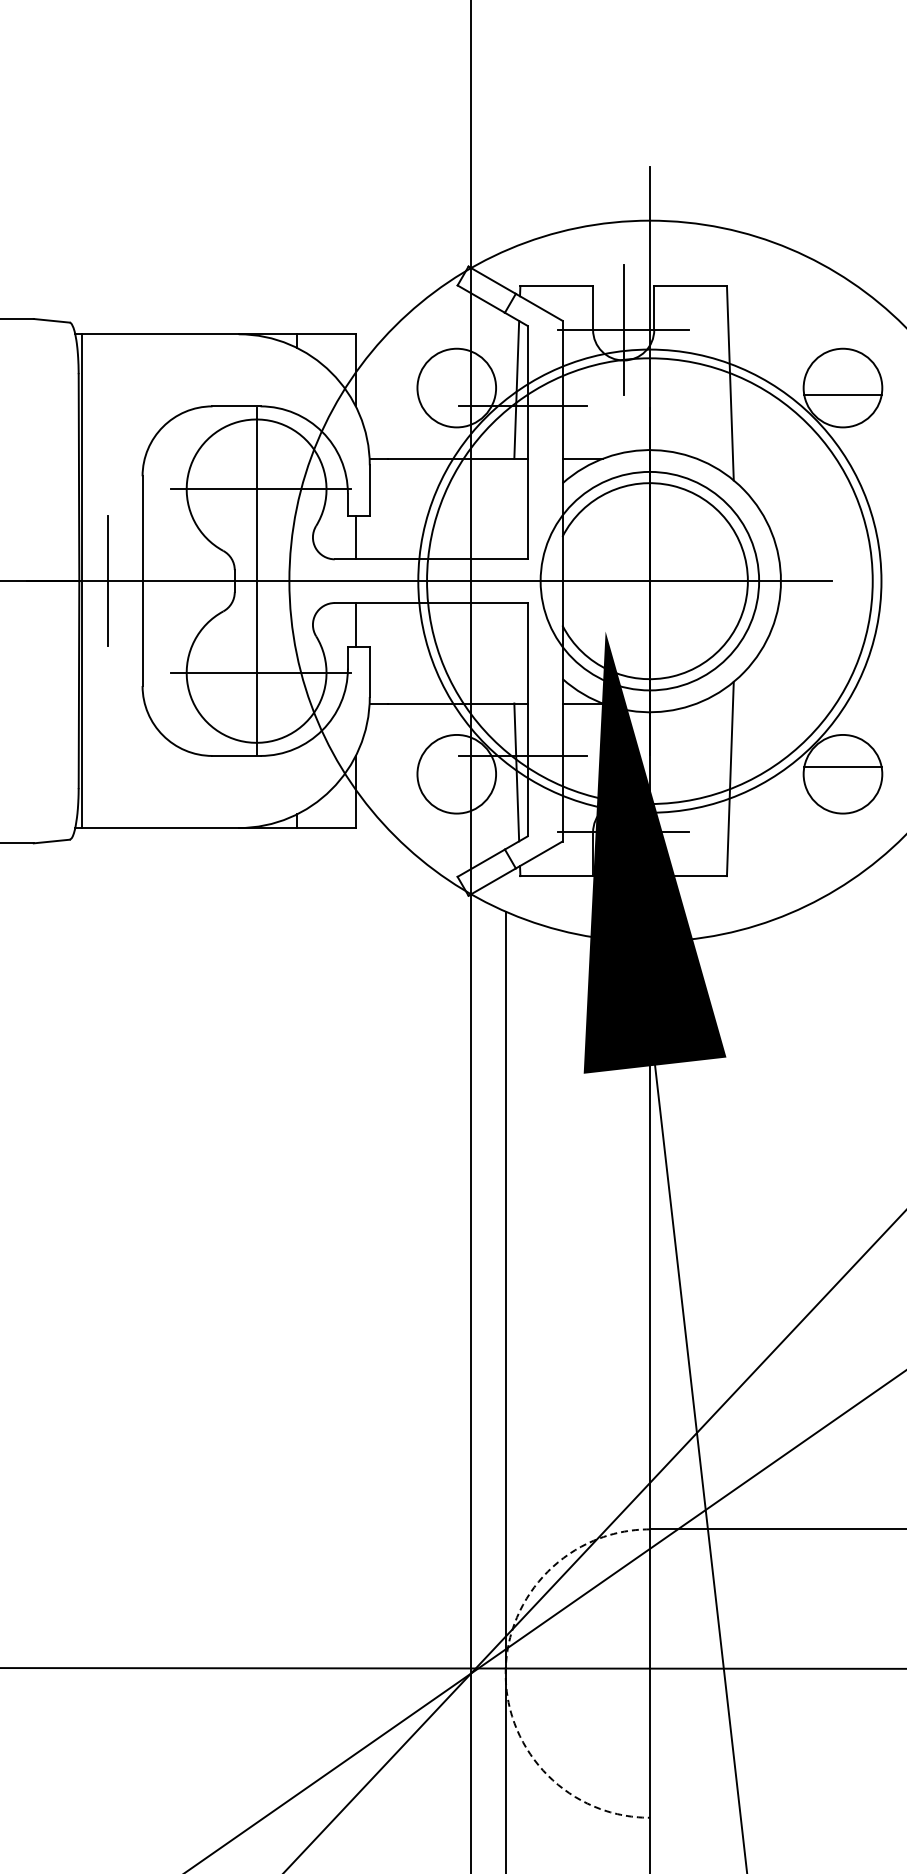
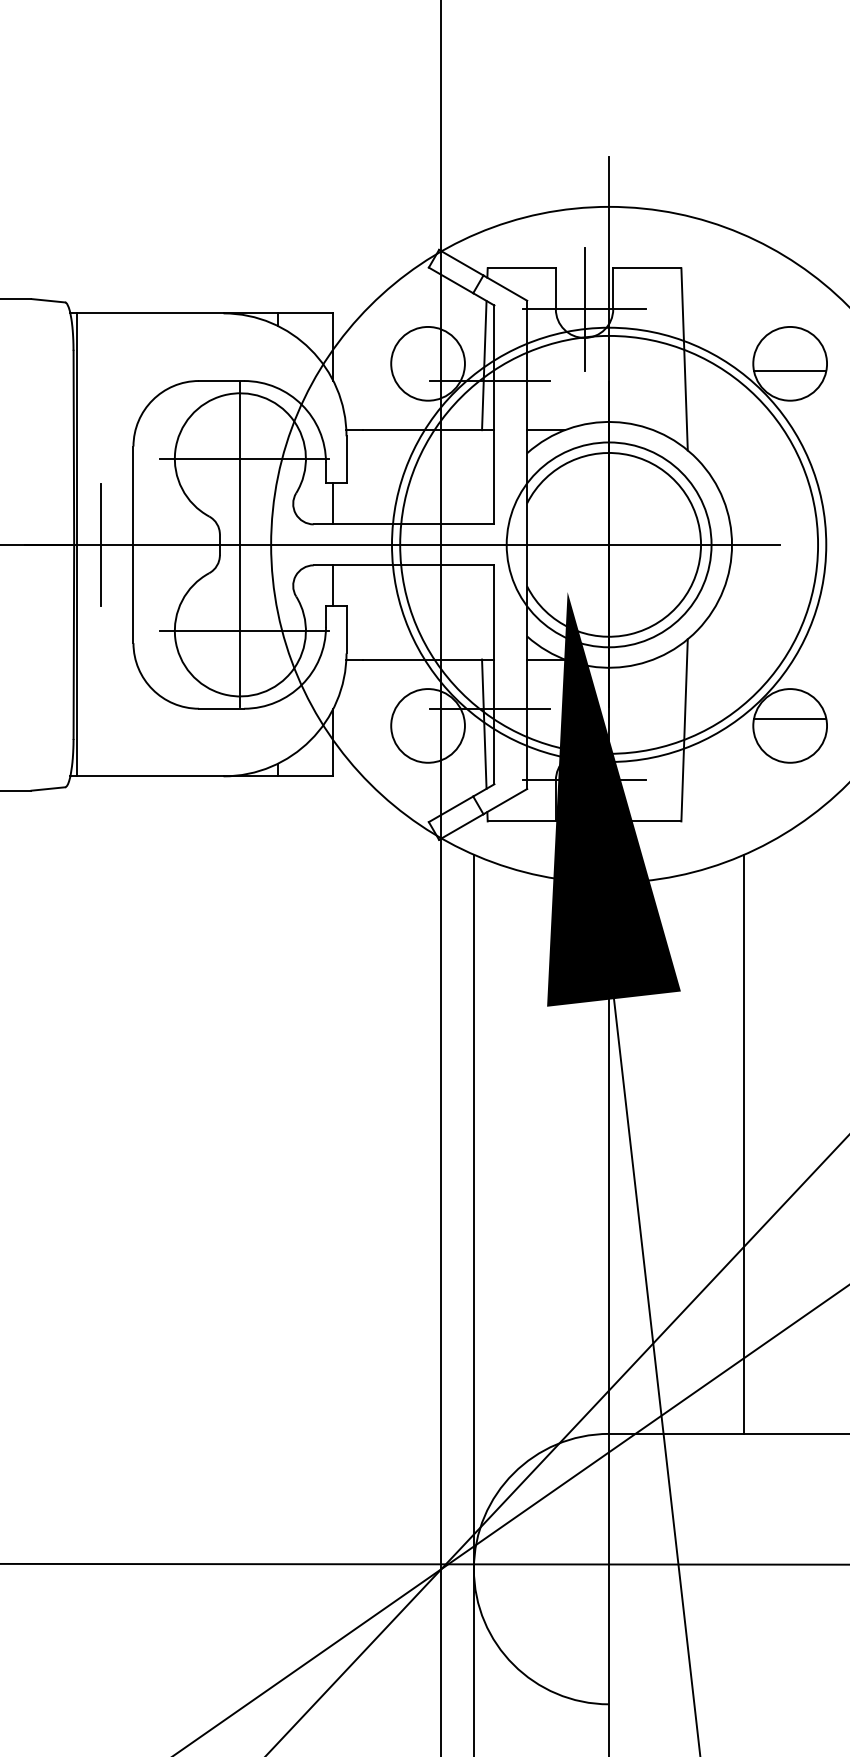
line: (794, 1220) -> (744, 1144), added
arc: (505, 1673) -> (473, 1569), dashed -> solid

